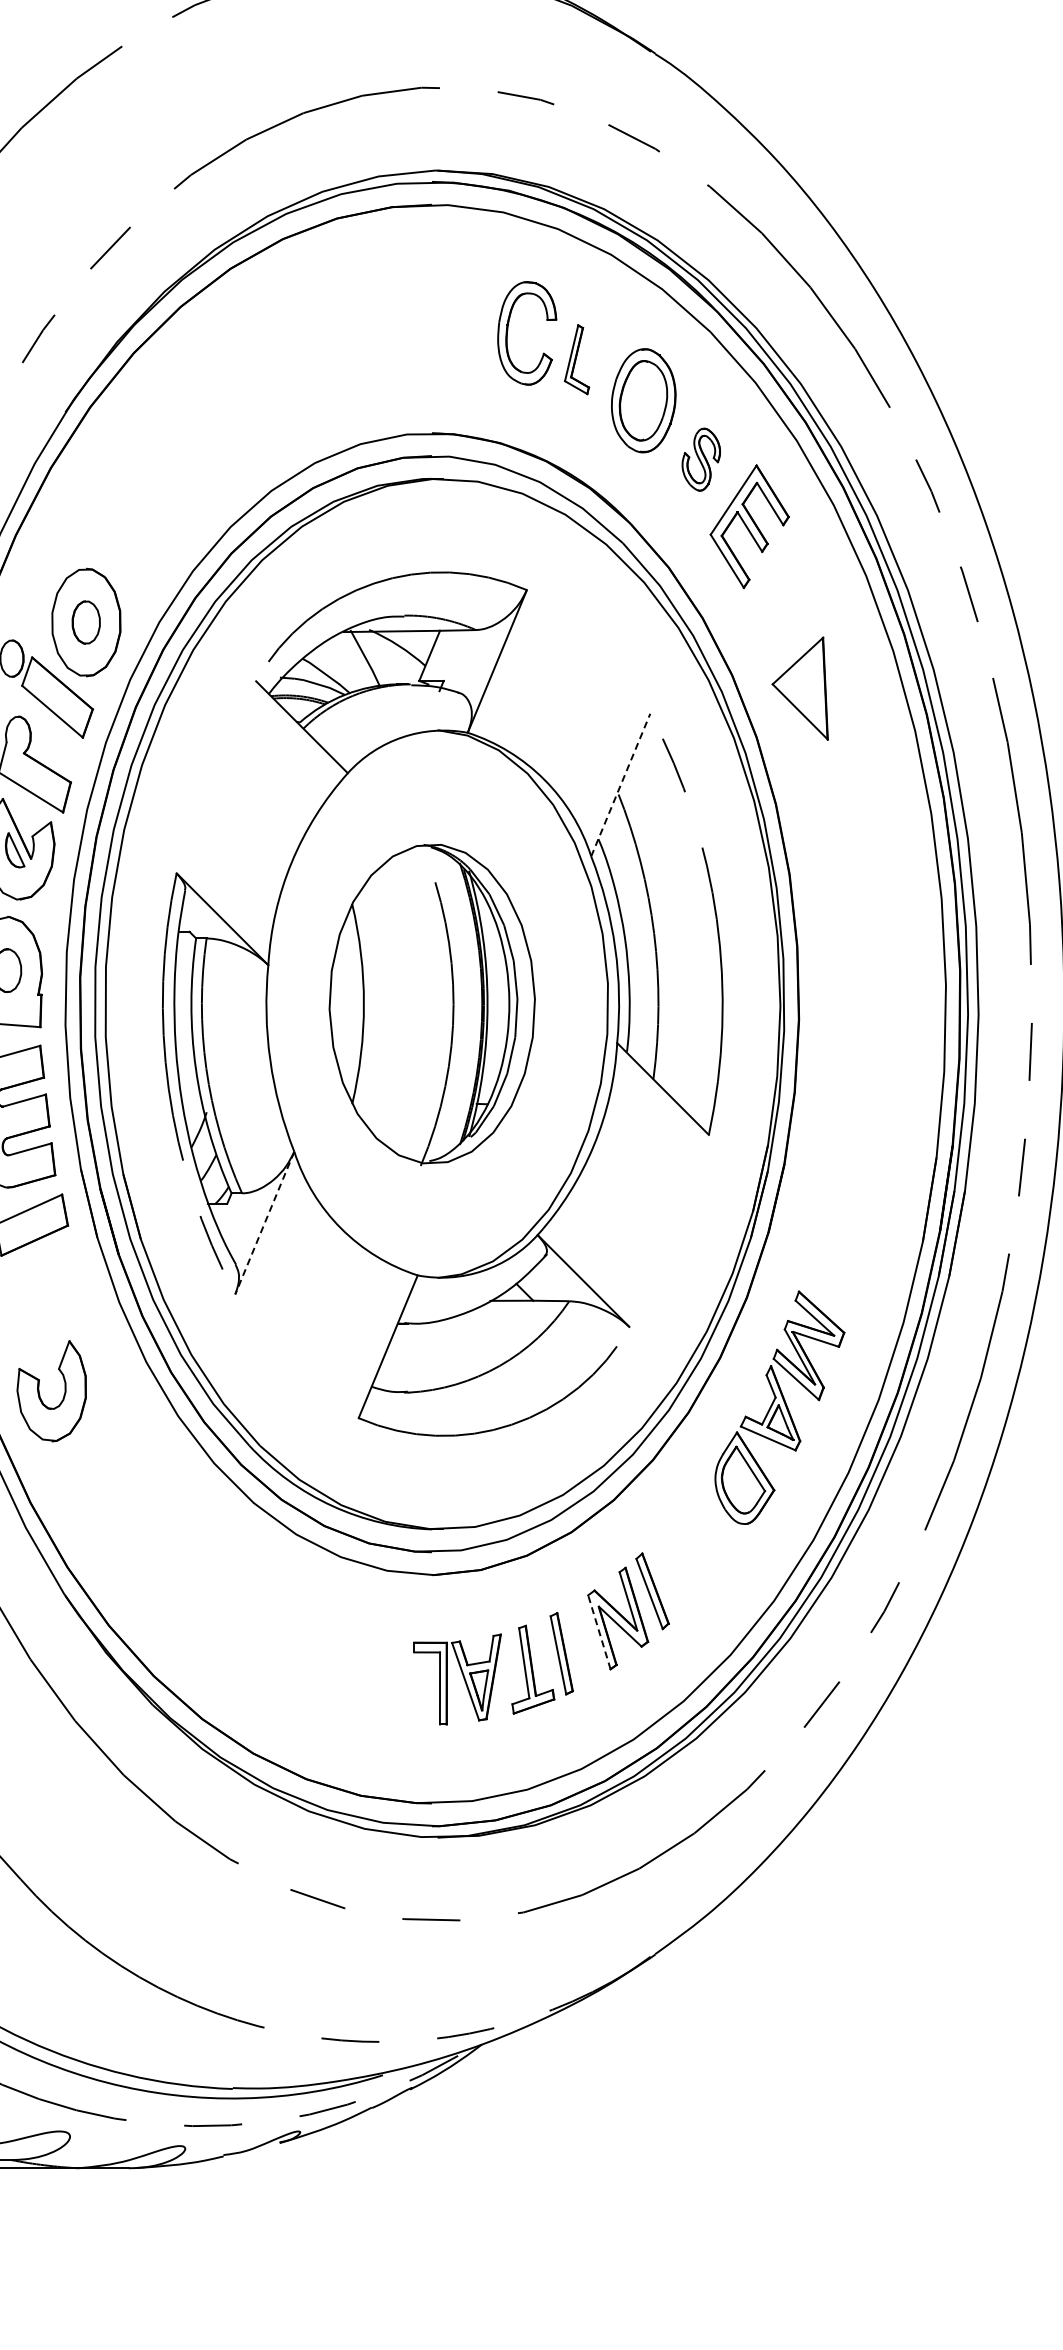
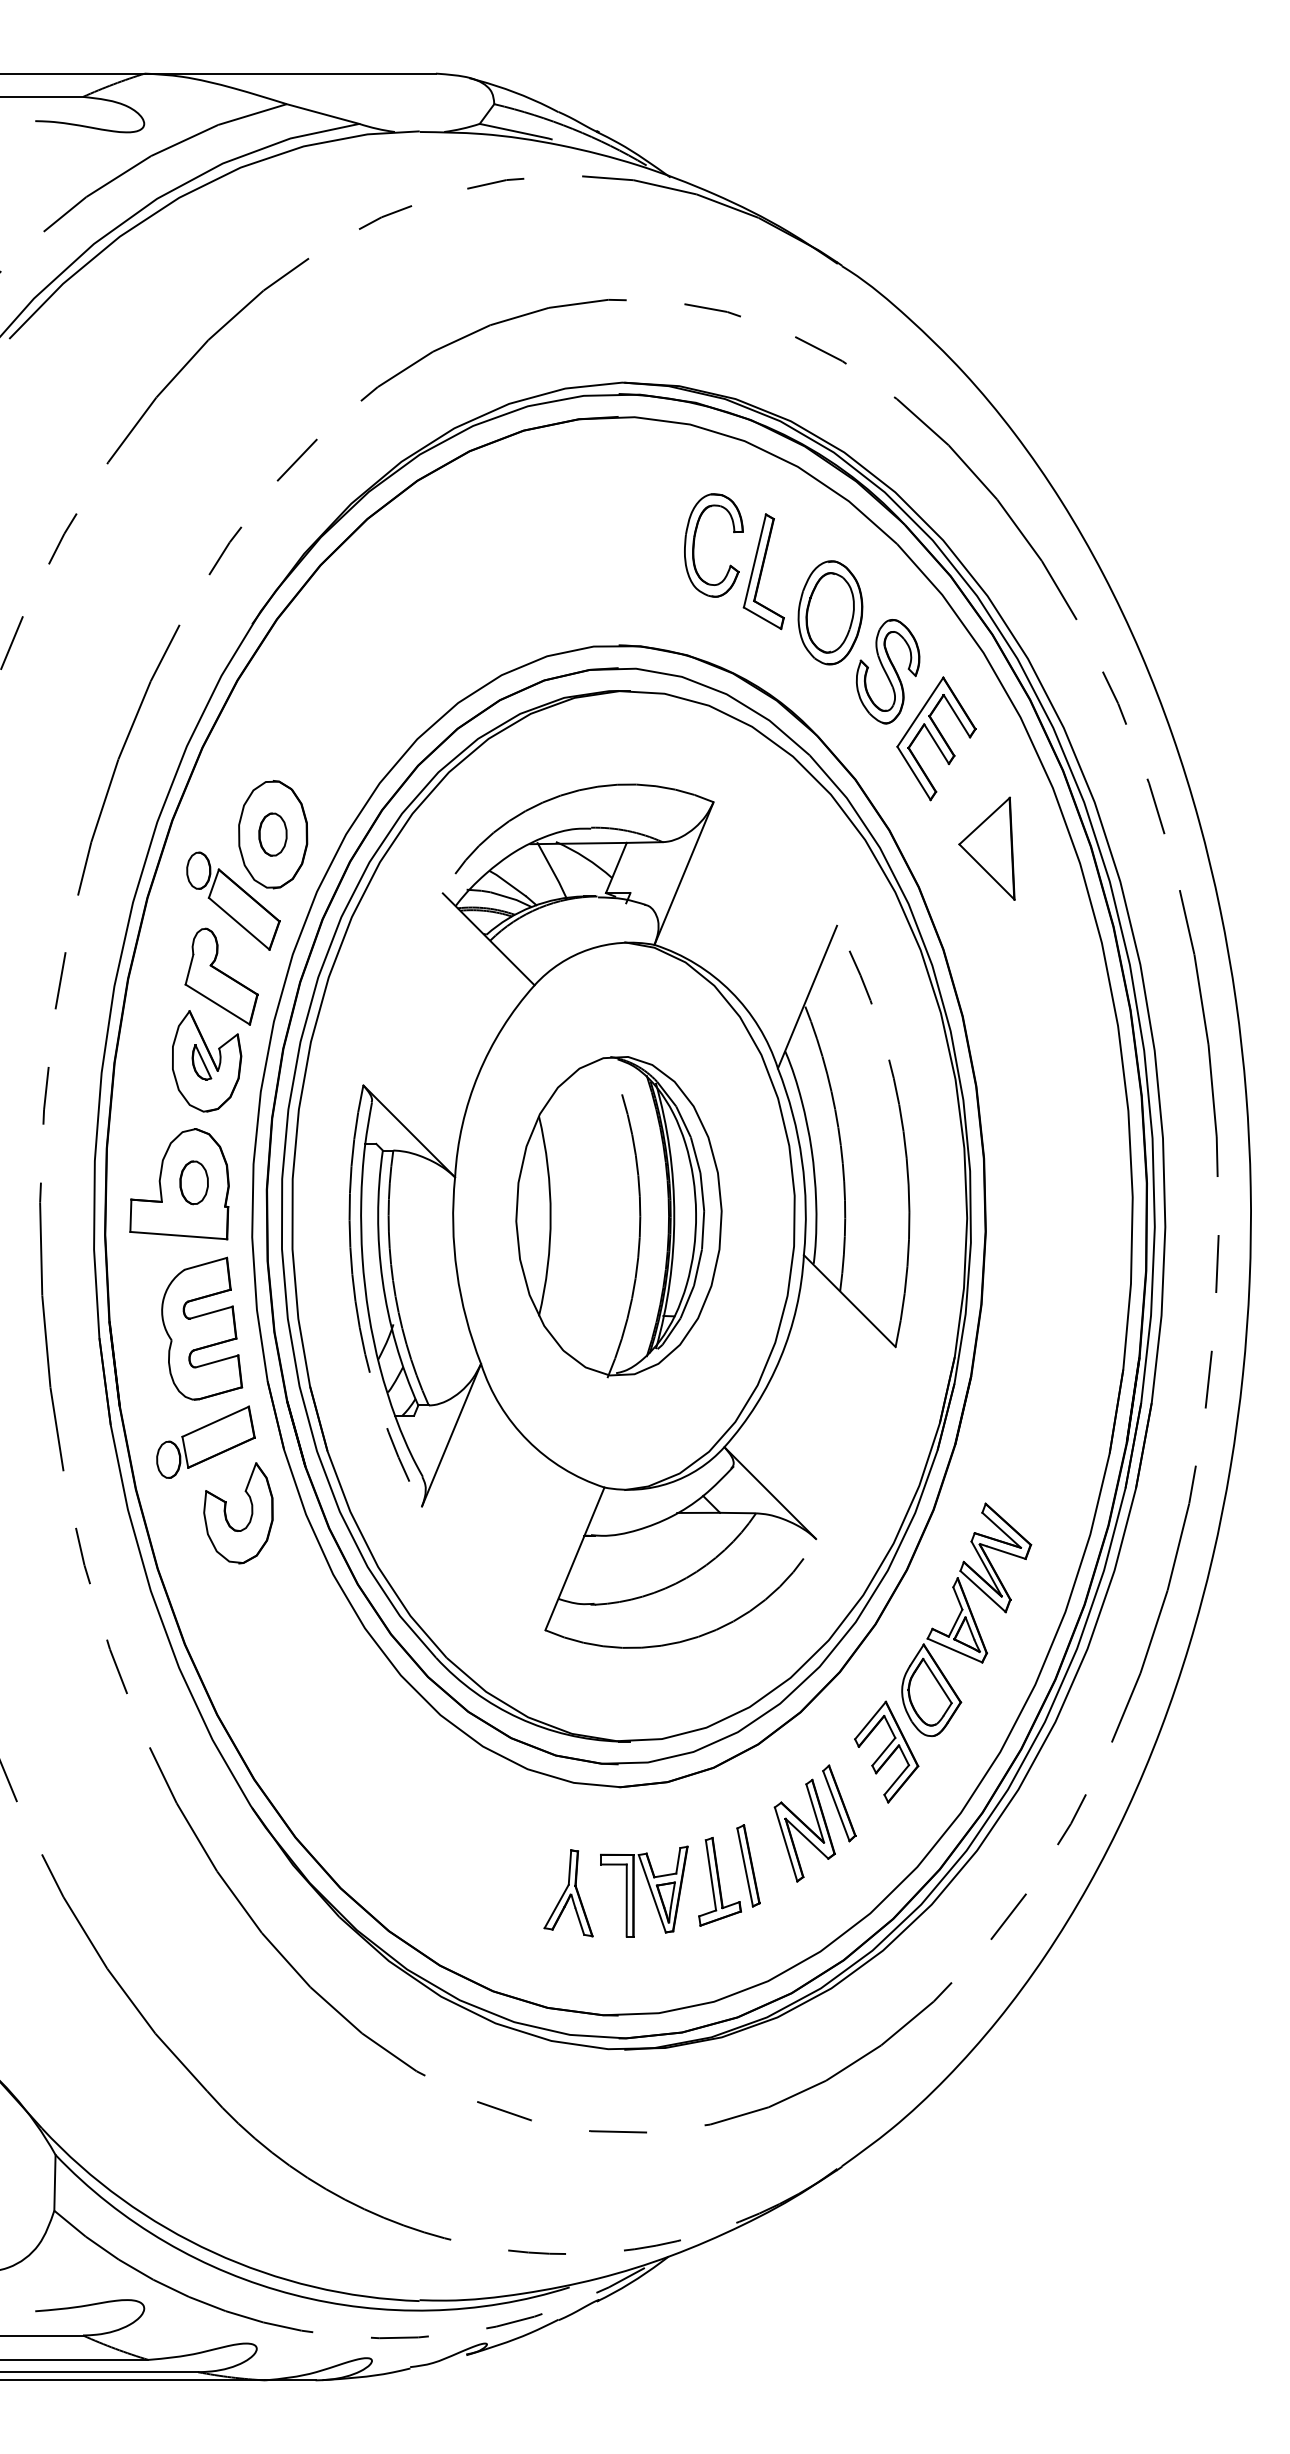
part: (576, 359) -> (763, 571), size x1.67
part: (700, 459) -> (887, 671), size x1.67
part: (799, 688) -> (986, 848), moved
line: (620, 784) -> (807, 996), dashed -> solid
line: (264, 1223) -> (451, 1435), dashed -> solid
part: (39, 1391) -> (226, 1513), moved
part: (699, 1539) -> (886, 1751), added
line: (599, 1632) -> (786, 1844), dashed -> solid
part: (381, 1681) -> (568, 1893), added

